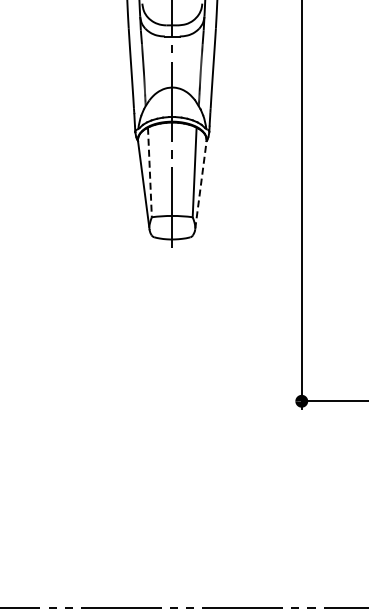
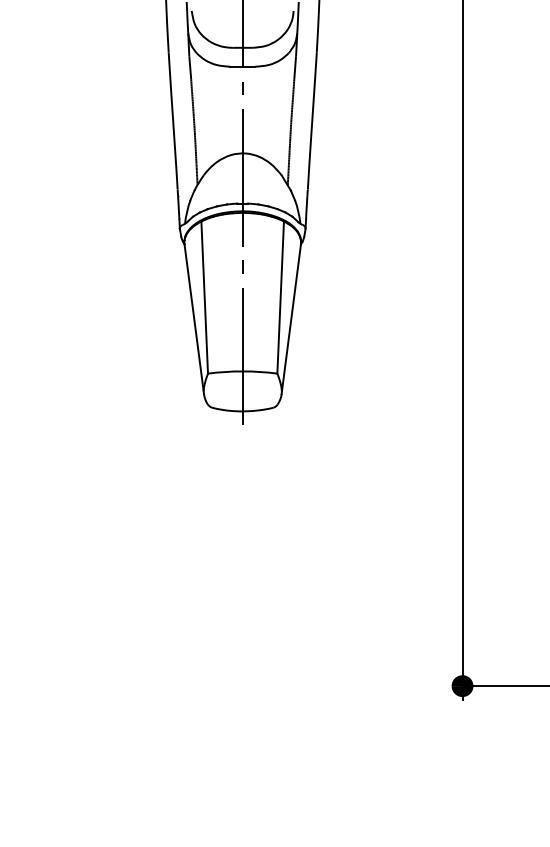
line: (149, 172) -> (203, 297), dashed -> solid
line: (200, 184) -> (290, 318), dashed -> solid

